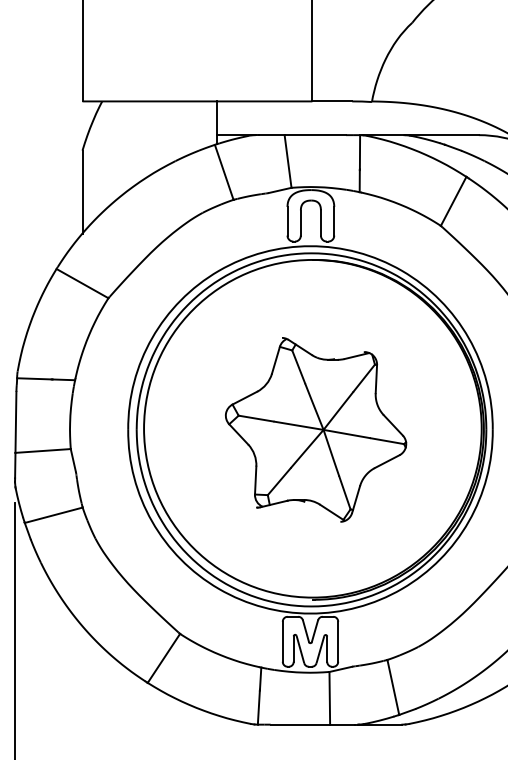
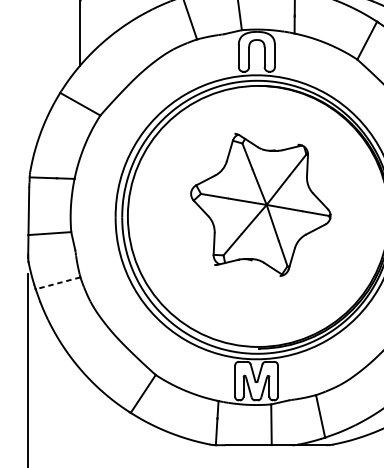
part: (316, 429) -> (261, 204), moved
line: (53, 515) -> (57, 283), solid -> dashed

